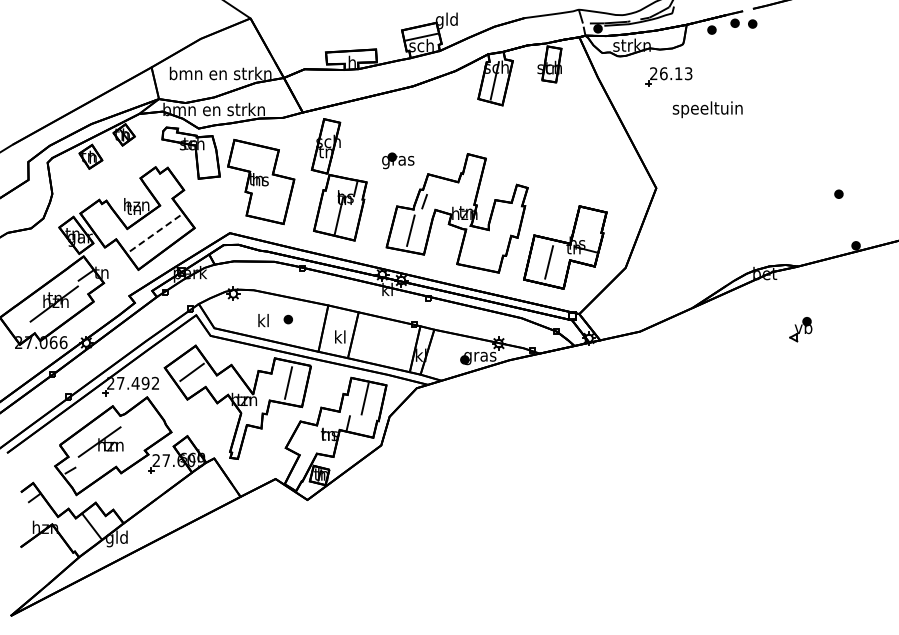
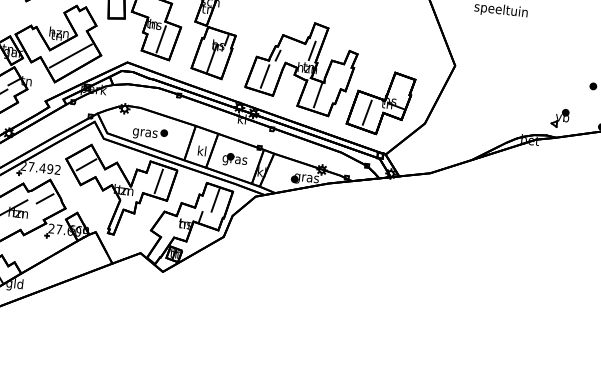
part: (398, 160) -> (235, 159), moved
line: (468, 190) -> (312, 51), added
line: (270, 197) -> (161, 38), added
line: (155, 232) -> (71, 55), dashed -> solid
line: (482, 246) -> (318, 94), added
text: (263, 322) -> (145, 133), kl -> gras
part: (800, 329) -> (560, 118), moved
line: (143, 422) -> (45, 198), added

